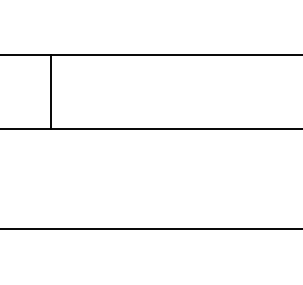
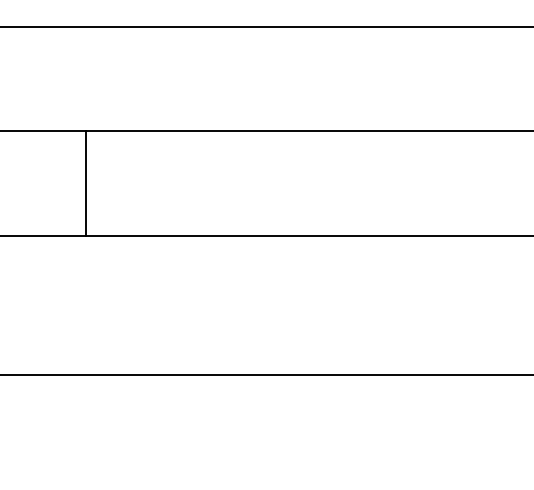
line: (51, 92) -> (85, 183), moved

